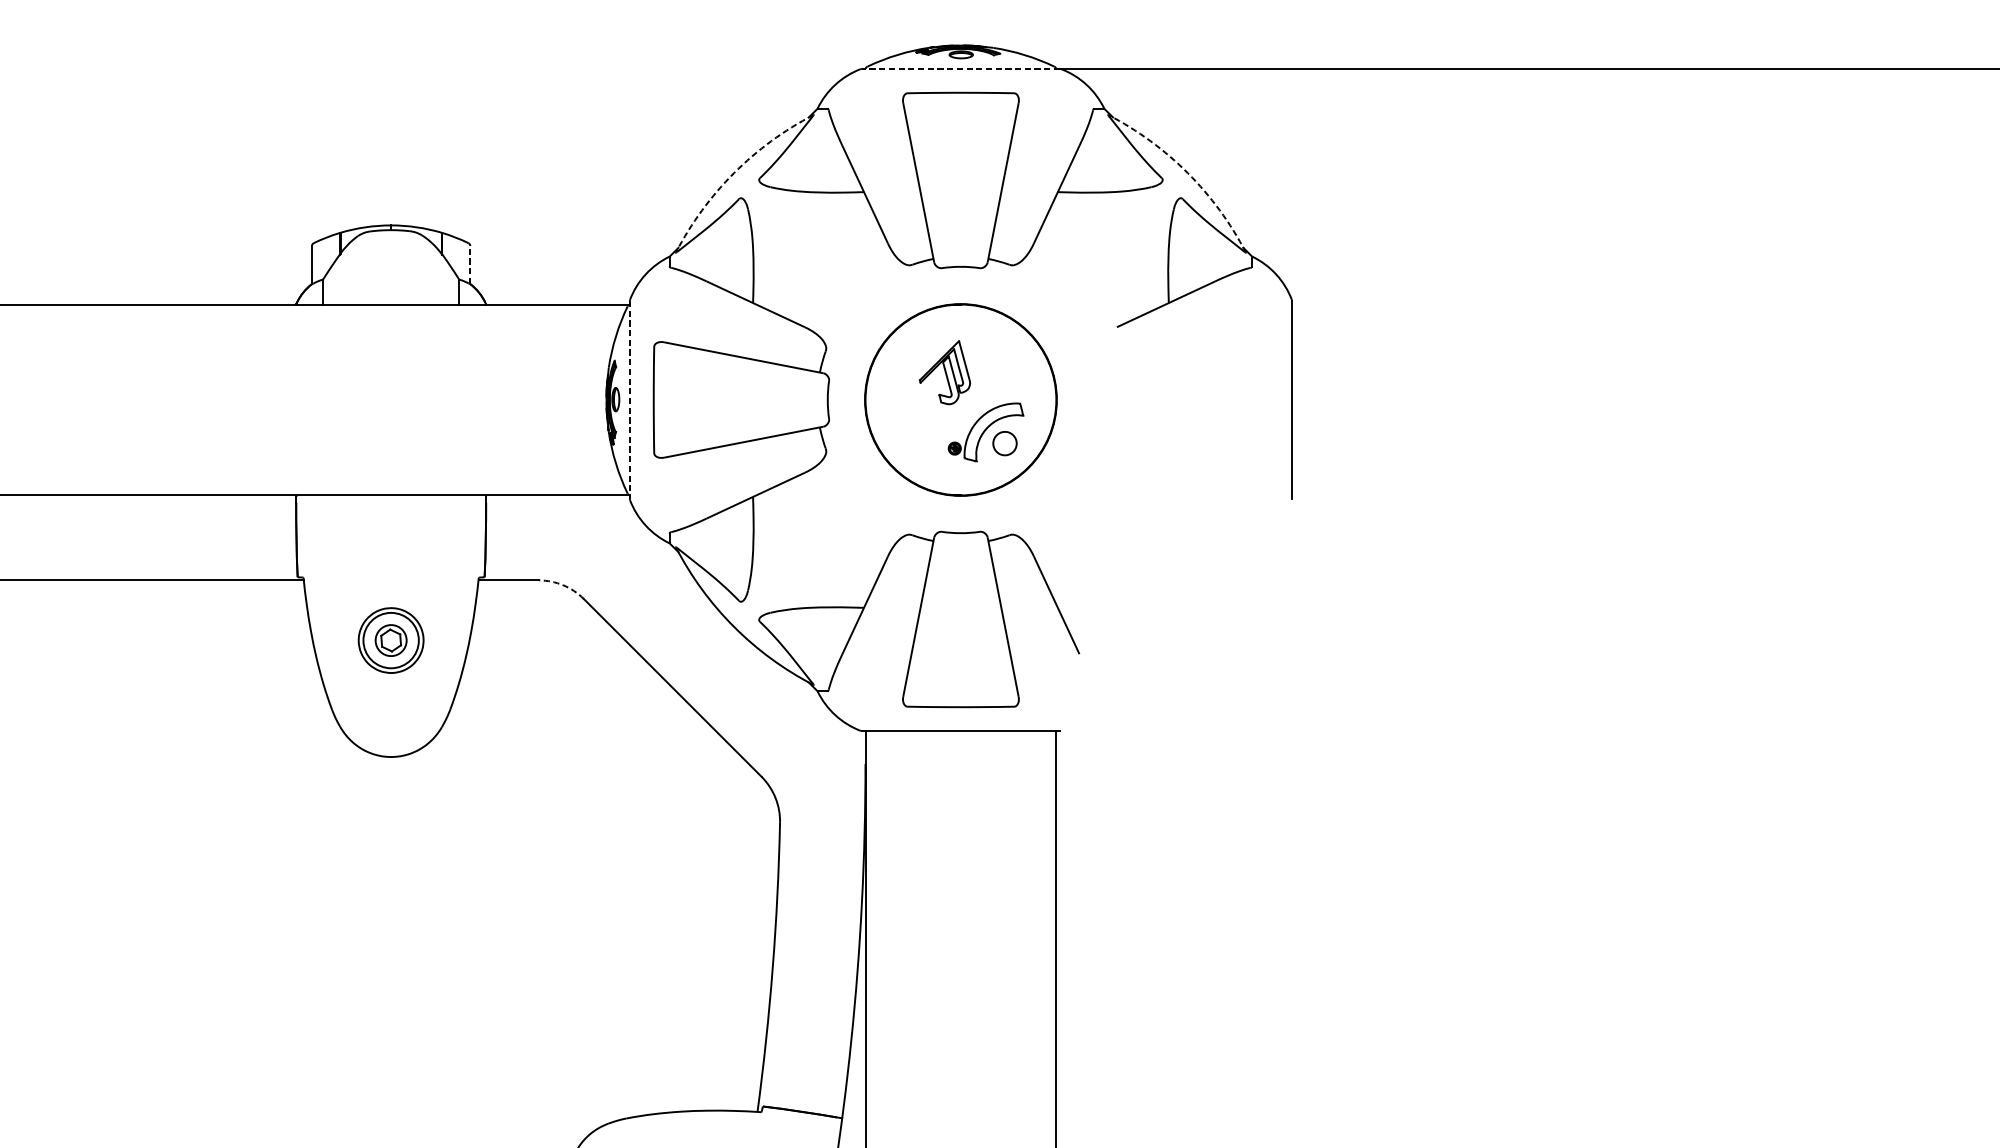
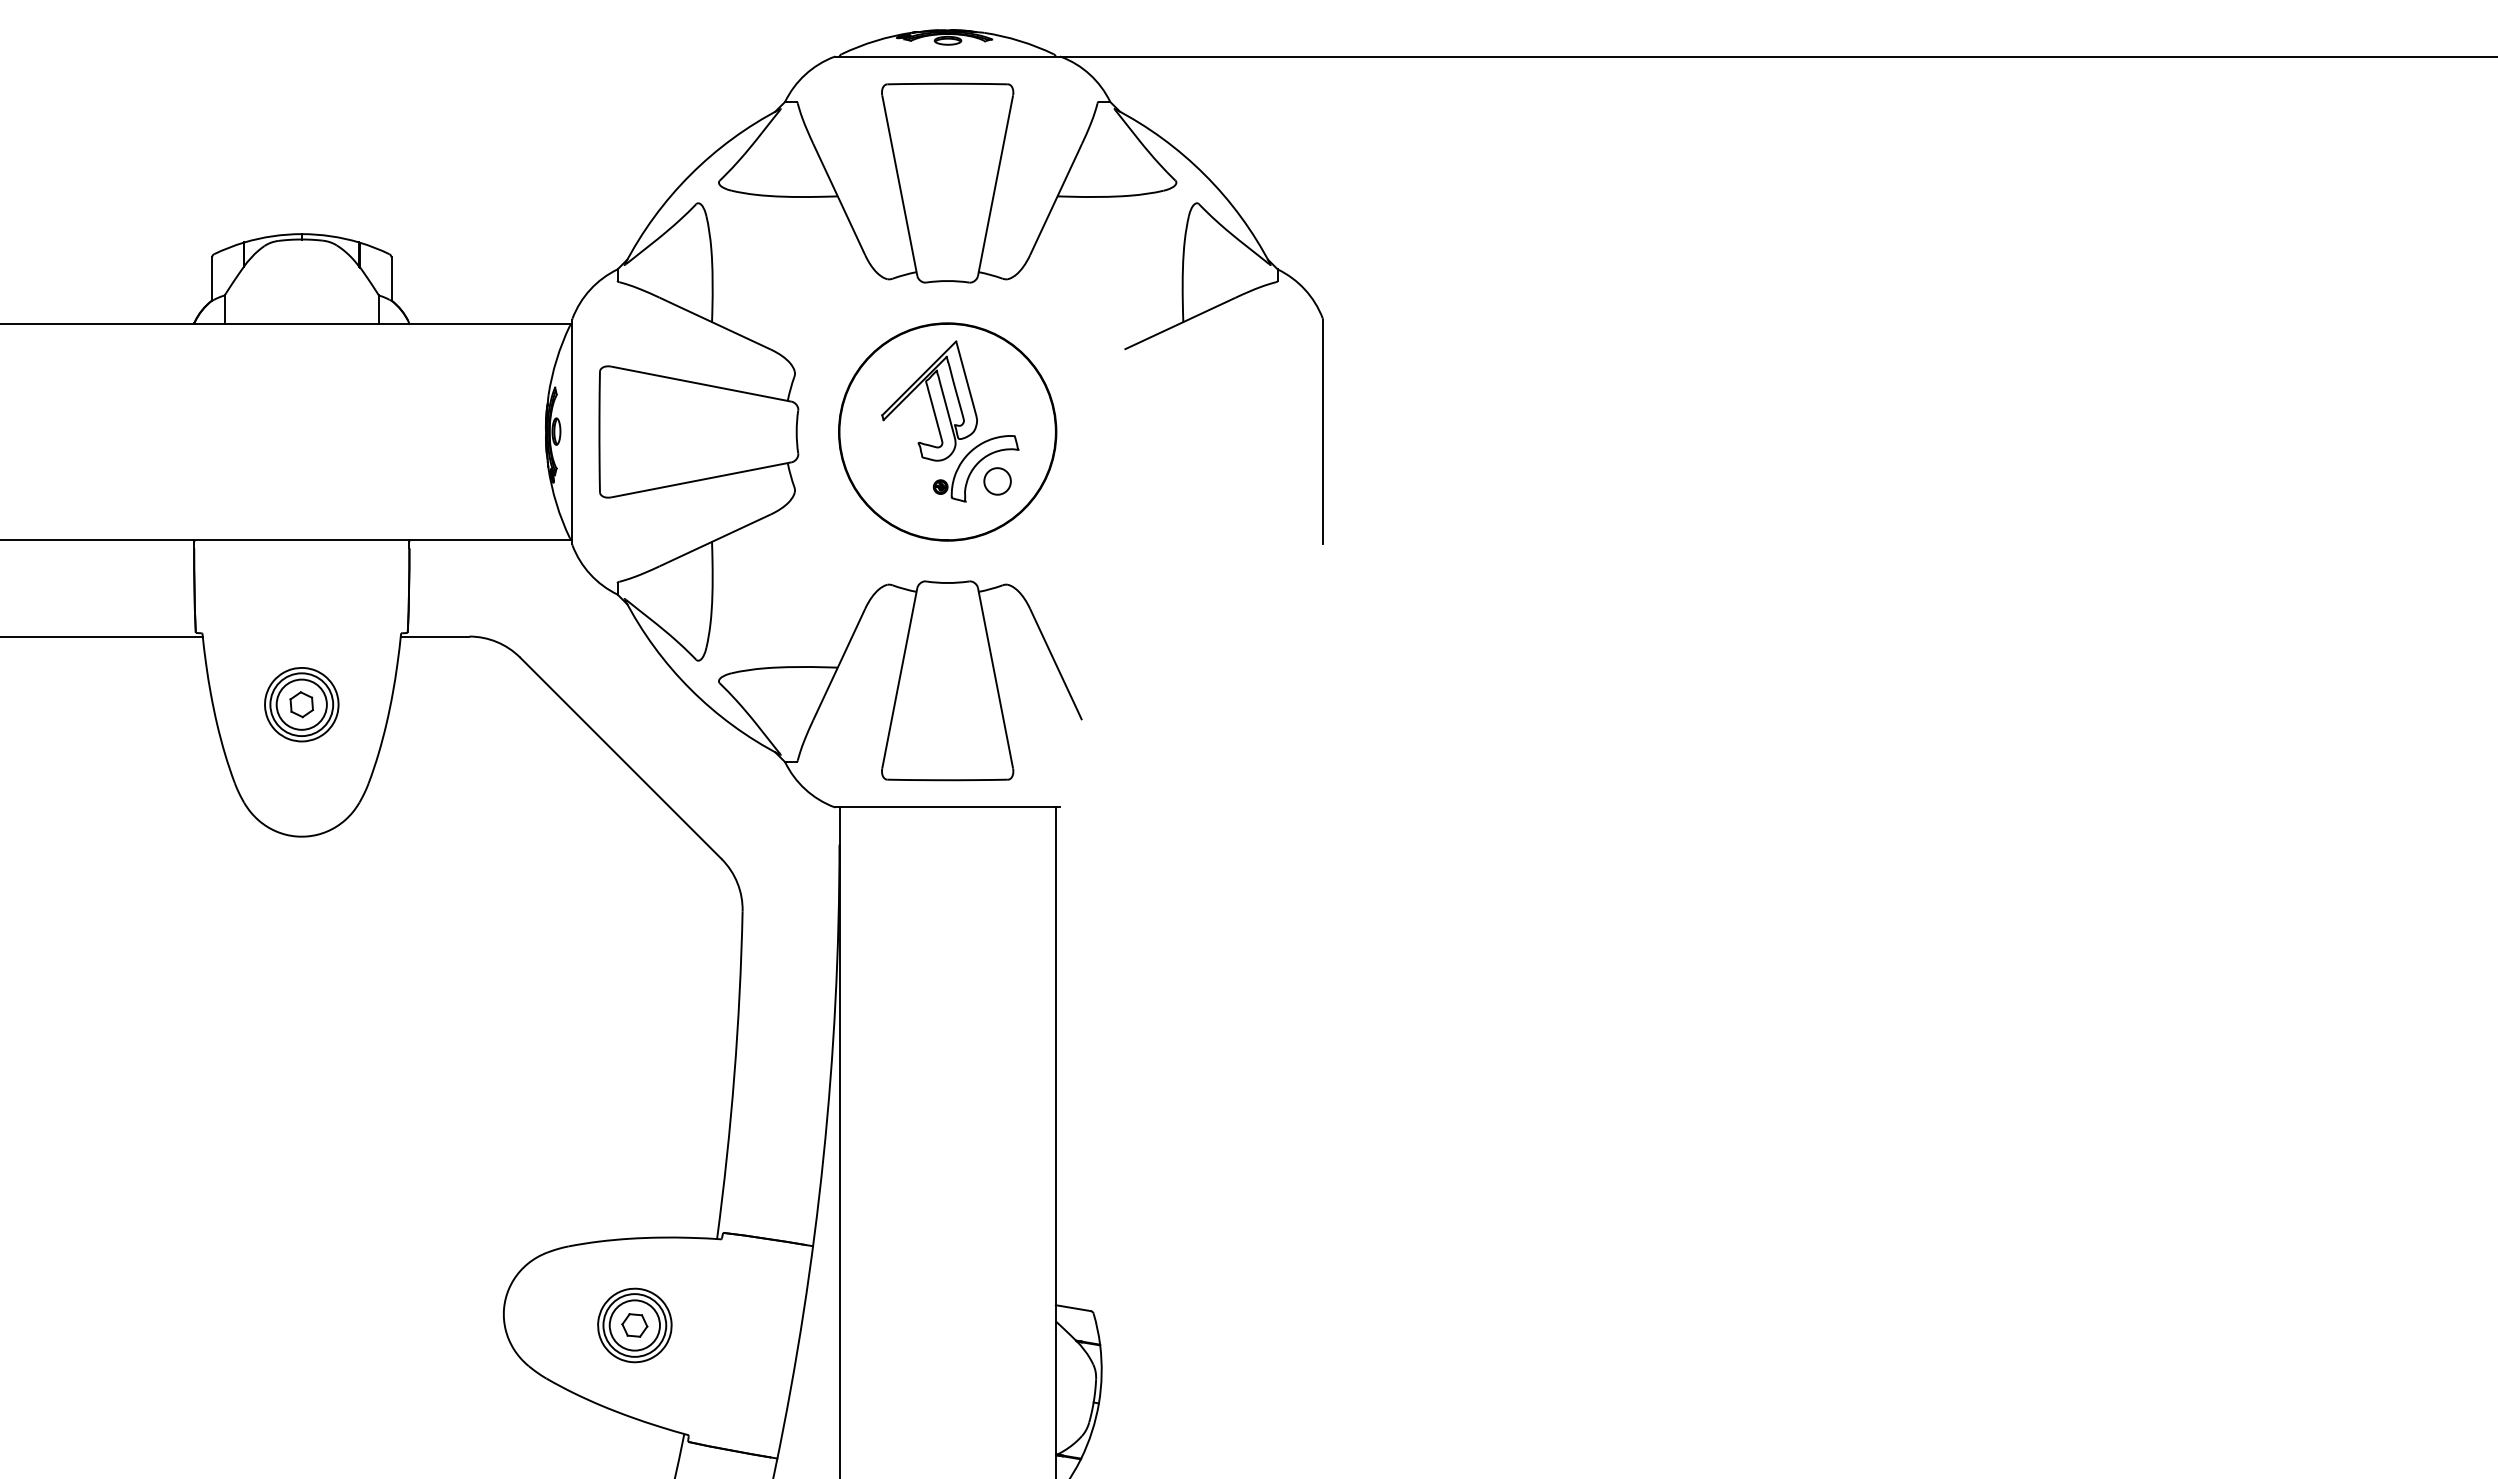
line: (960, 68) -> (947, 56), dashed -> solid
arc: (734, 172) -> (690, 174), dashed -> solid
arc: (1187, 172) -> (1204, 174), dashed -> solid
line: (470, 264) -> (391, 278), dashed -> solid
part: (944, 372) -> (929, 400), size x1.67
line: (629, 400) -> (572, 432), dashed -> solid
arc: (562, 585) -> (496, 642), dashed -> solid
circle: (390, 640) -> (301, 704), size x1.43

